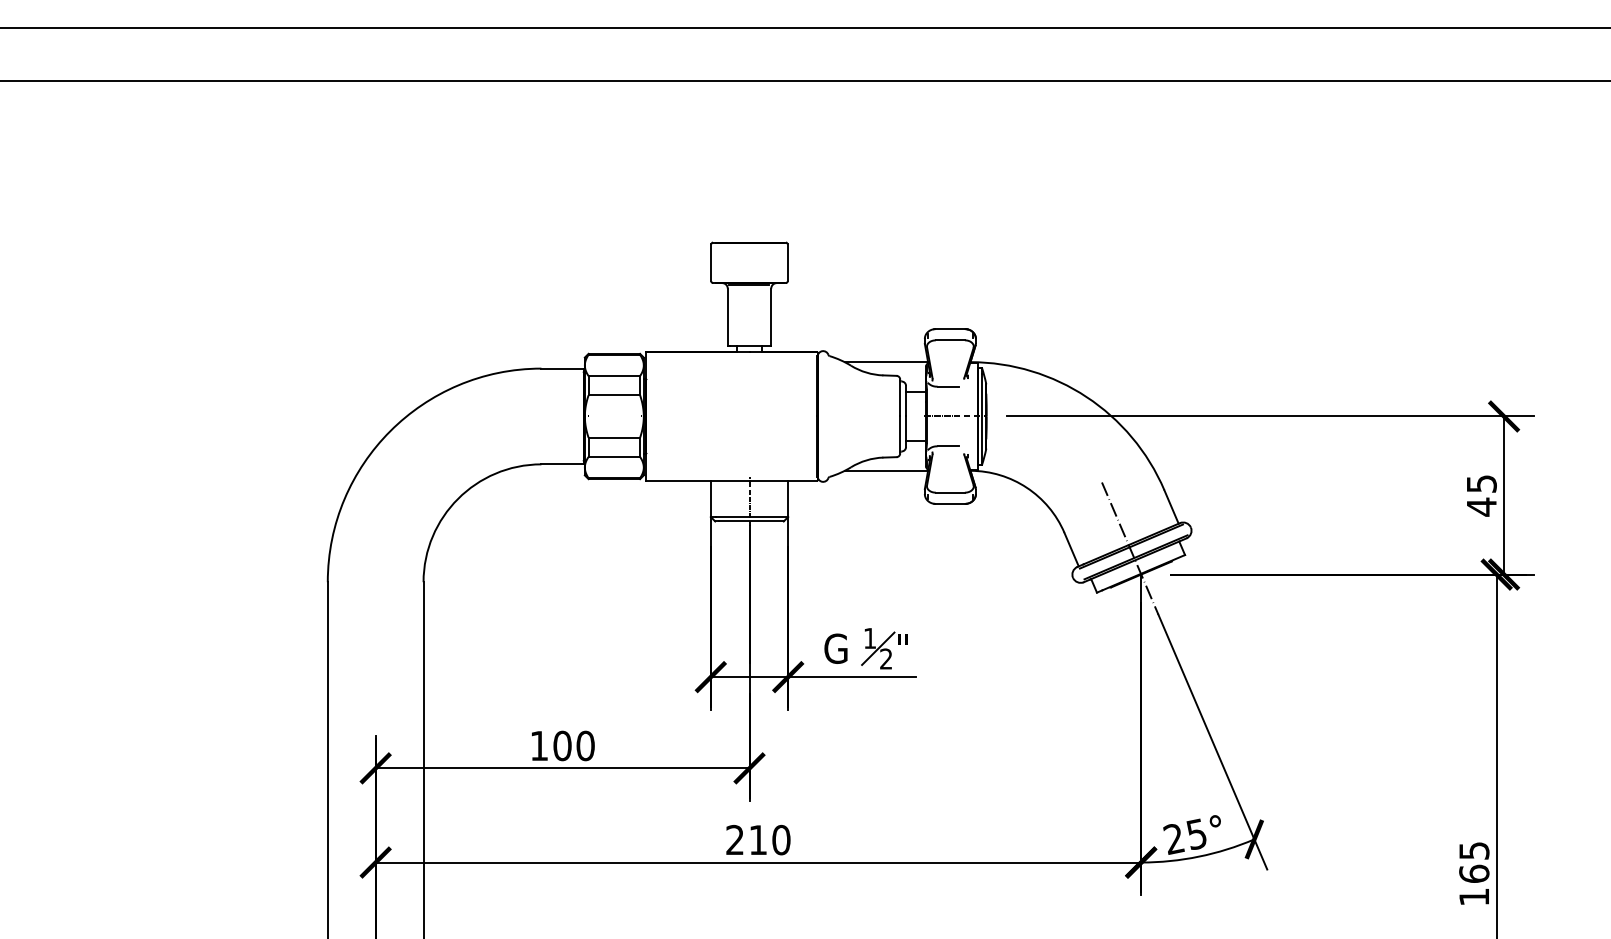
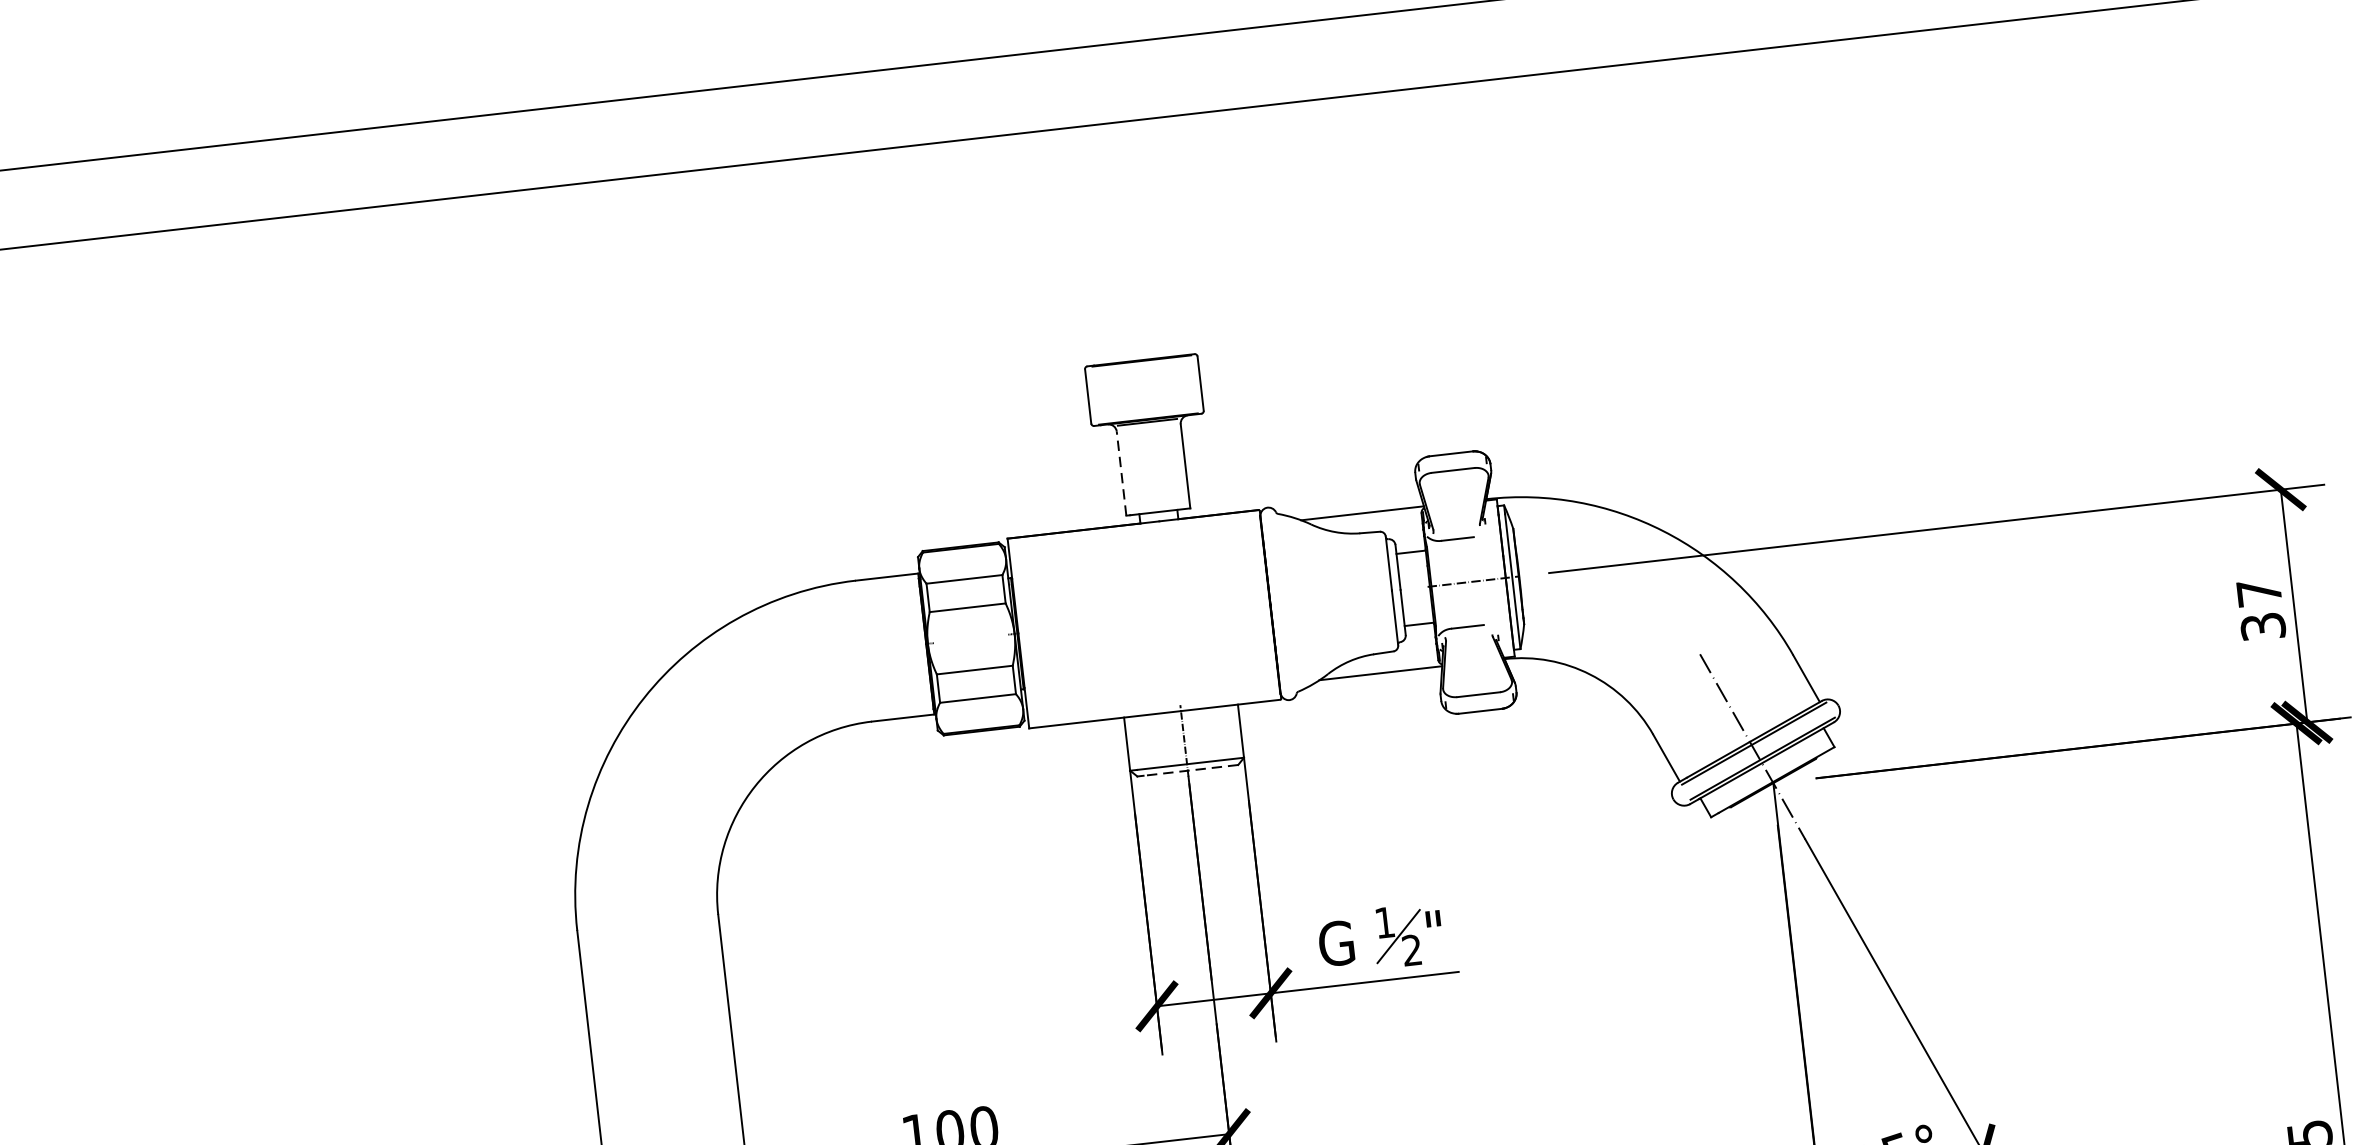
line: (727, 317) -> (1121, 474), solid -> dashed
text: (1481, 495) -> (2260, 609), 45 -> 37
line: (751, 521) -> (1190, 770), solid -> dashed

